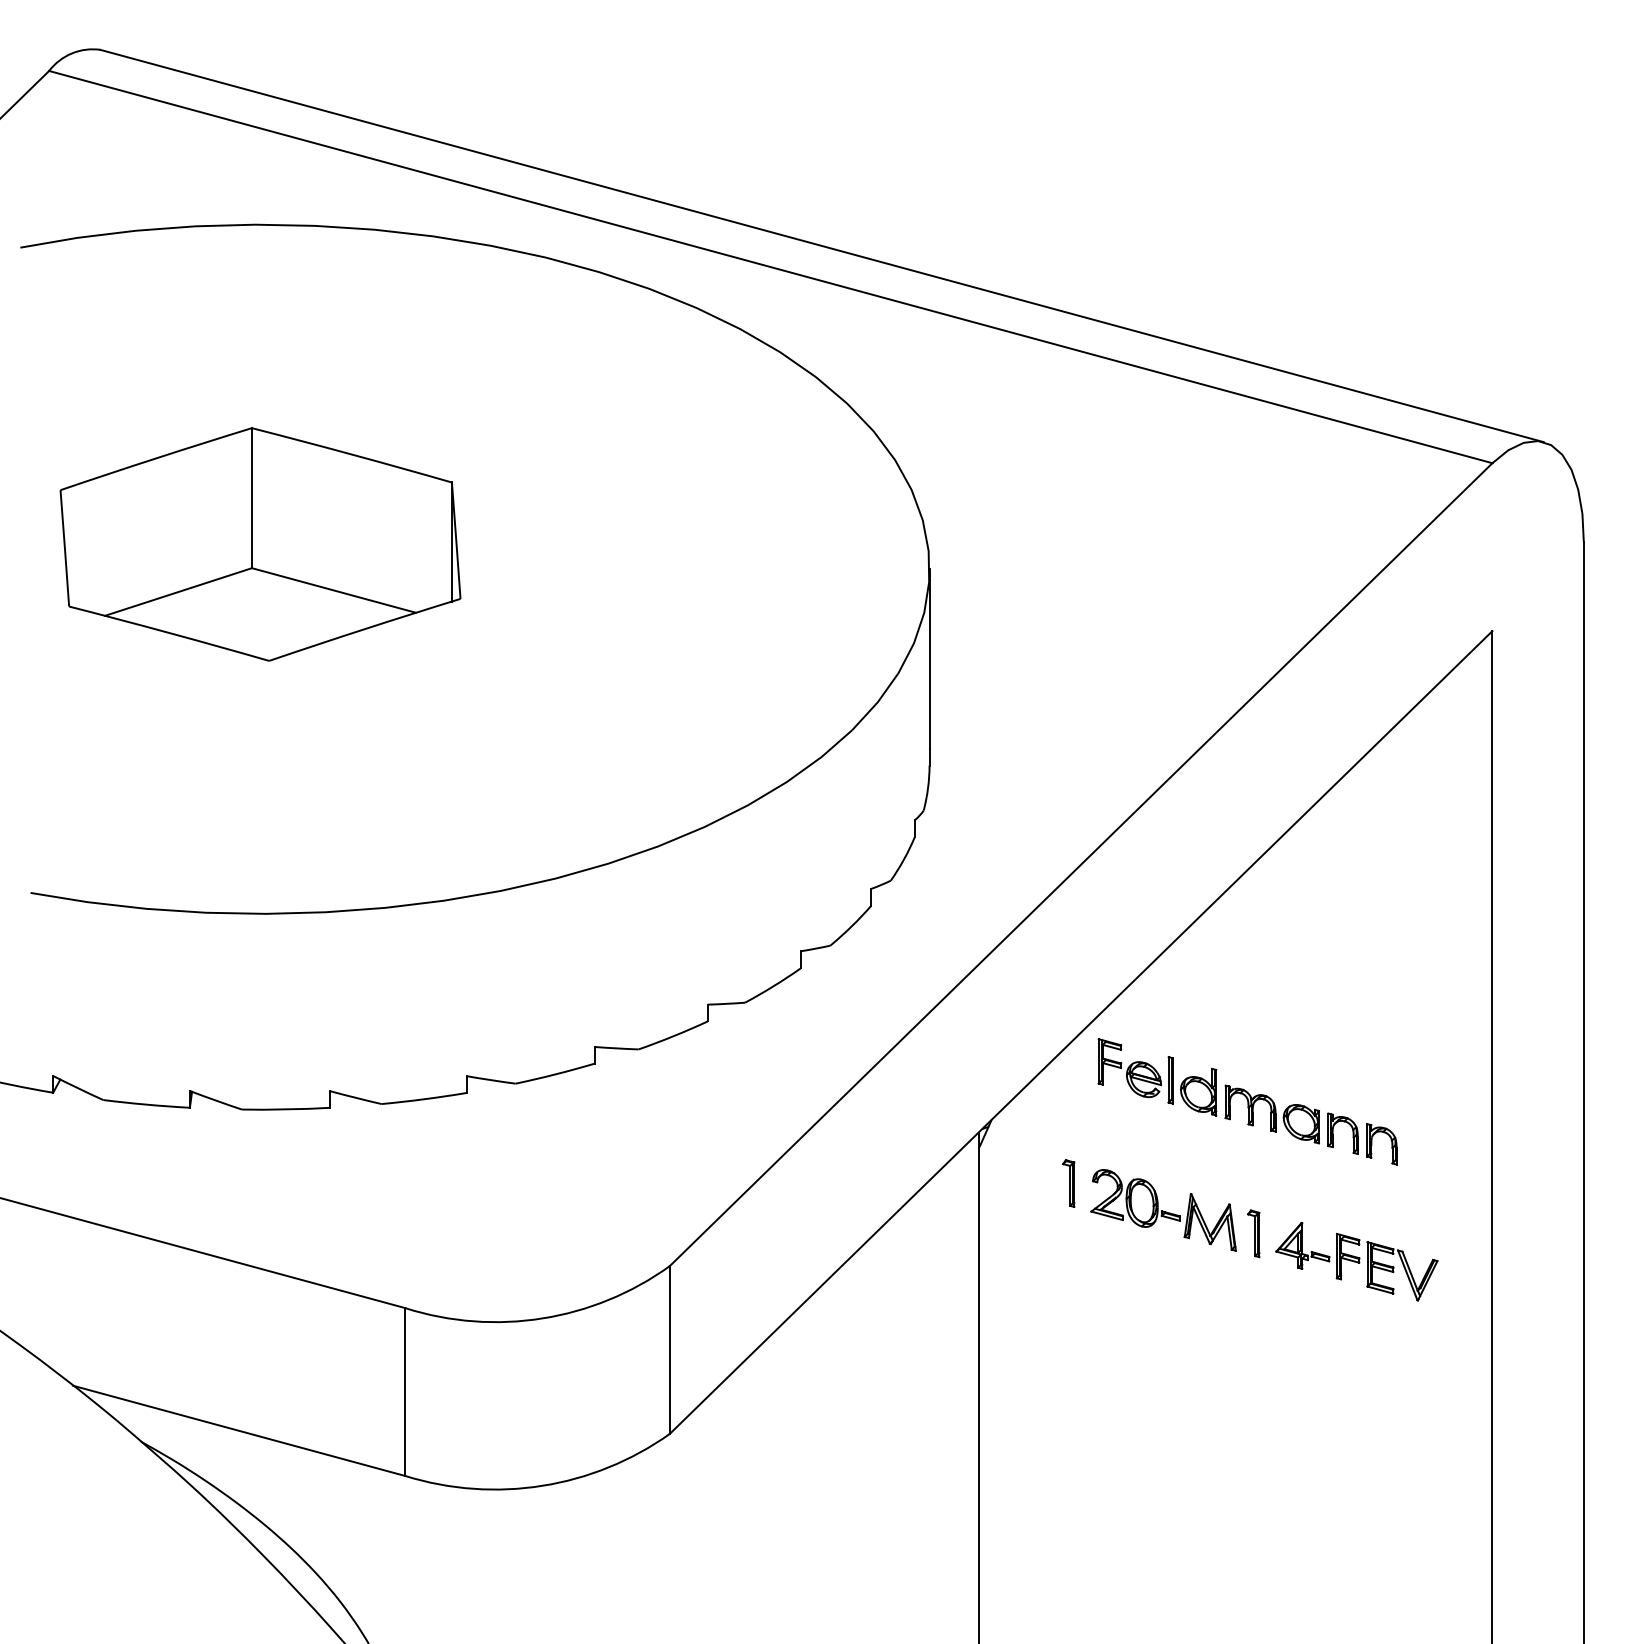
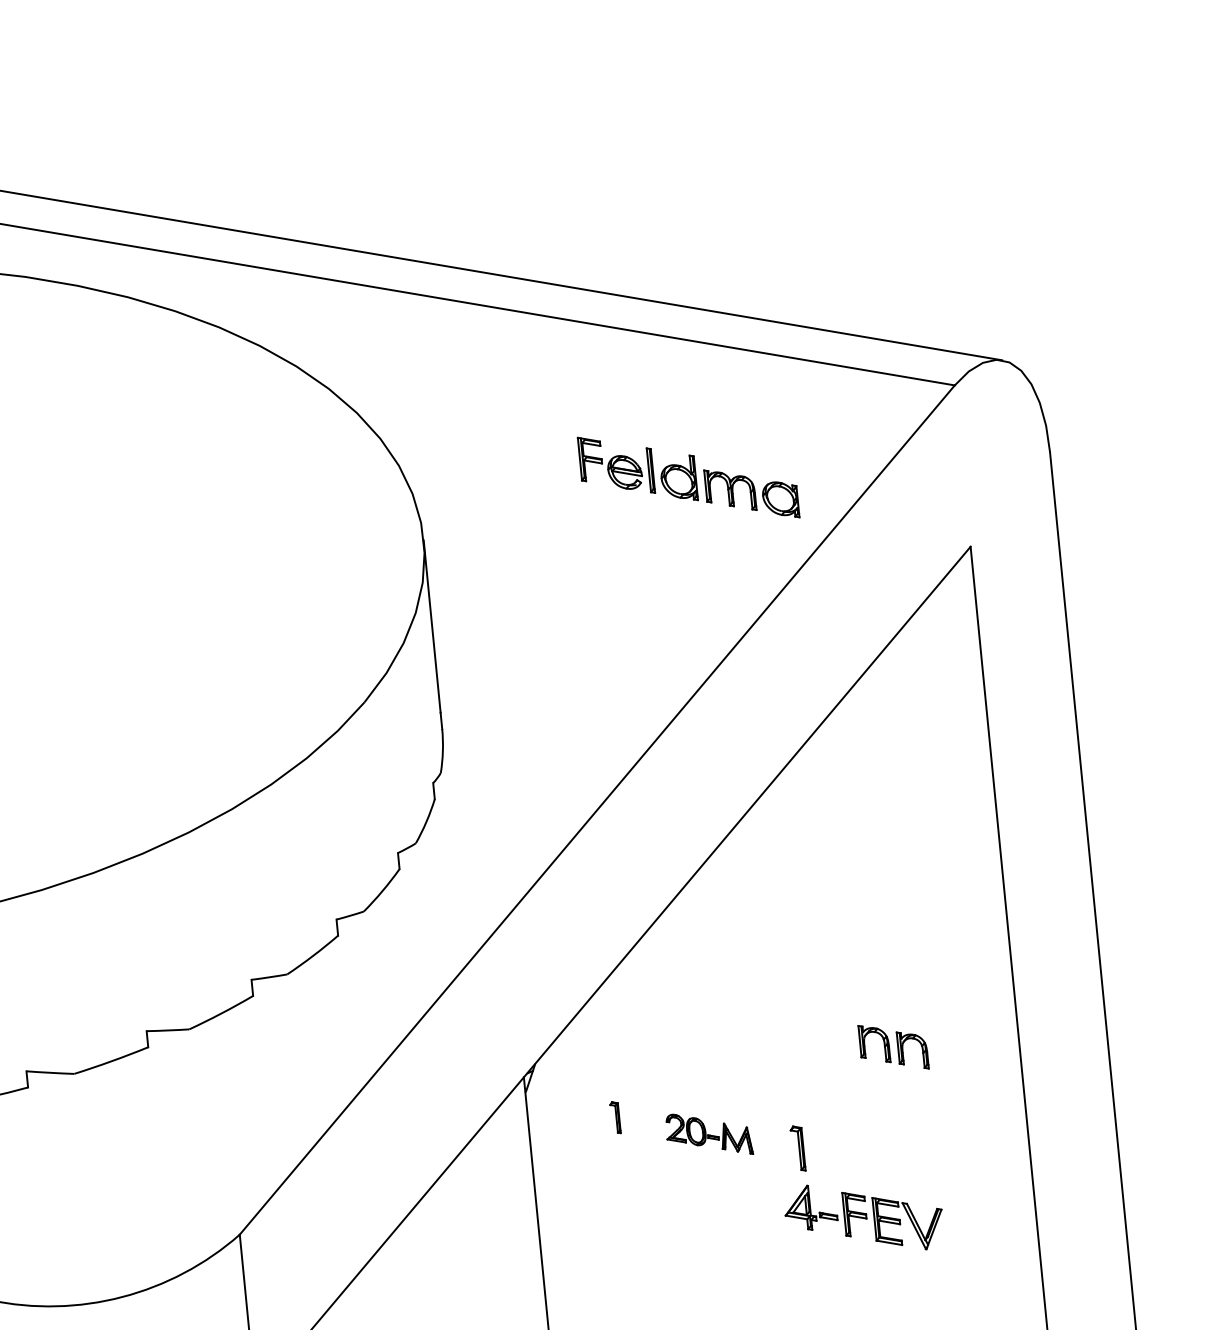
part: (1208, 1091) -> (688, 477), moved
part: (1068, 1183) -> (615, 1117), size x0.7
part: (1163, 1210) -> (709, 1134), size x0.6
part: (1356, 1261) -> (863, 1217), moved

